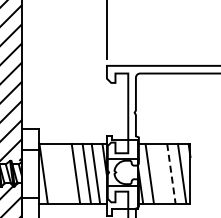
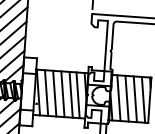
line: (54, 173) -> (46, 92), added
line: (64, 173) -> (54, 93), added
line: (160, 173) -> (127, 98), added
line: (171, 174) -> (135, 99), dashed -> solid

